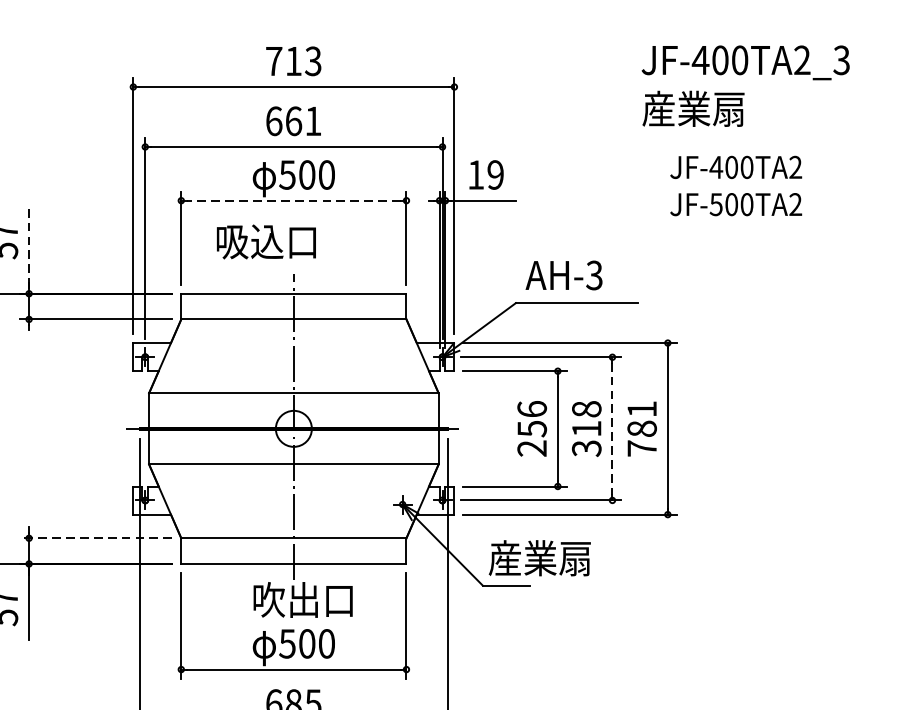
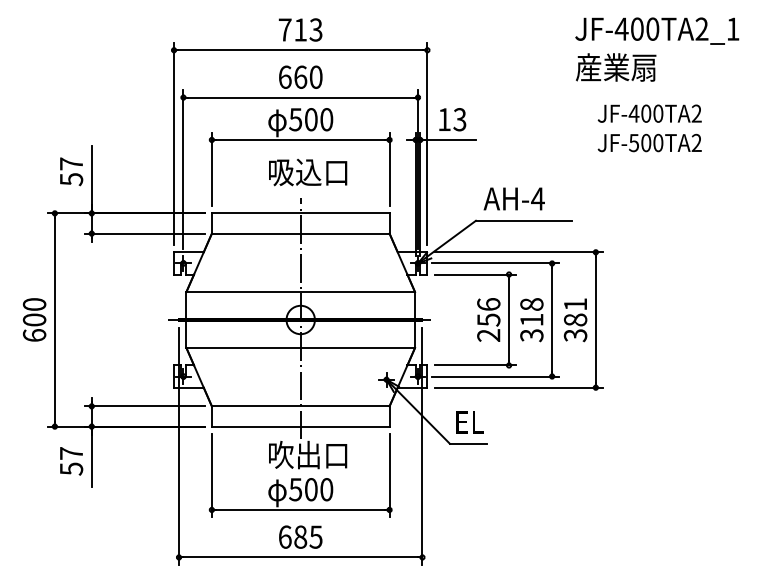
text: (841, 59) -> (732, 28), JF-400TA2_3 -> JF-400TA2_1
text: (313, 120) -> (316, 76), 661 -> 660
text: (495, 174) -> (459, 119), 19 -> 13
line: (293, 200) -> (300, 139), dashed -> solid
text: (266, 241) -> (308, 172), moved
line: (28, 250) -> (91, 179), dashed -> solid
text: (593, 274) -> (537, 198), AH-3 -> AH-4
line: (612, 429) -> (552, 320), dashed -> solid
text: (642, 448) -> (575, 335), 781 -> 381
line: (95, 538) -> (144, 406), dashed -> solid
text: (539, 557) -> (494, 421), 産業扇 -> EL

